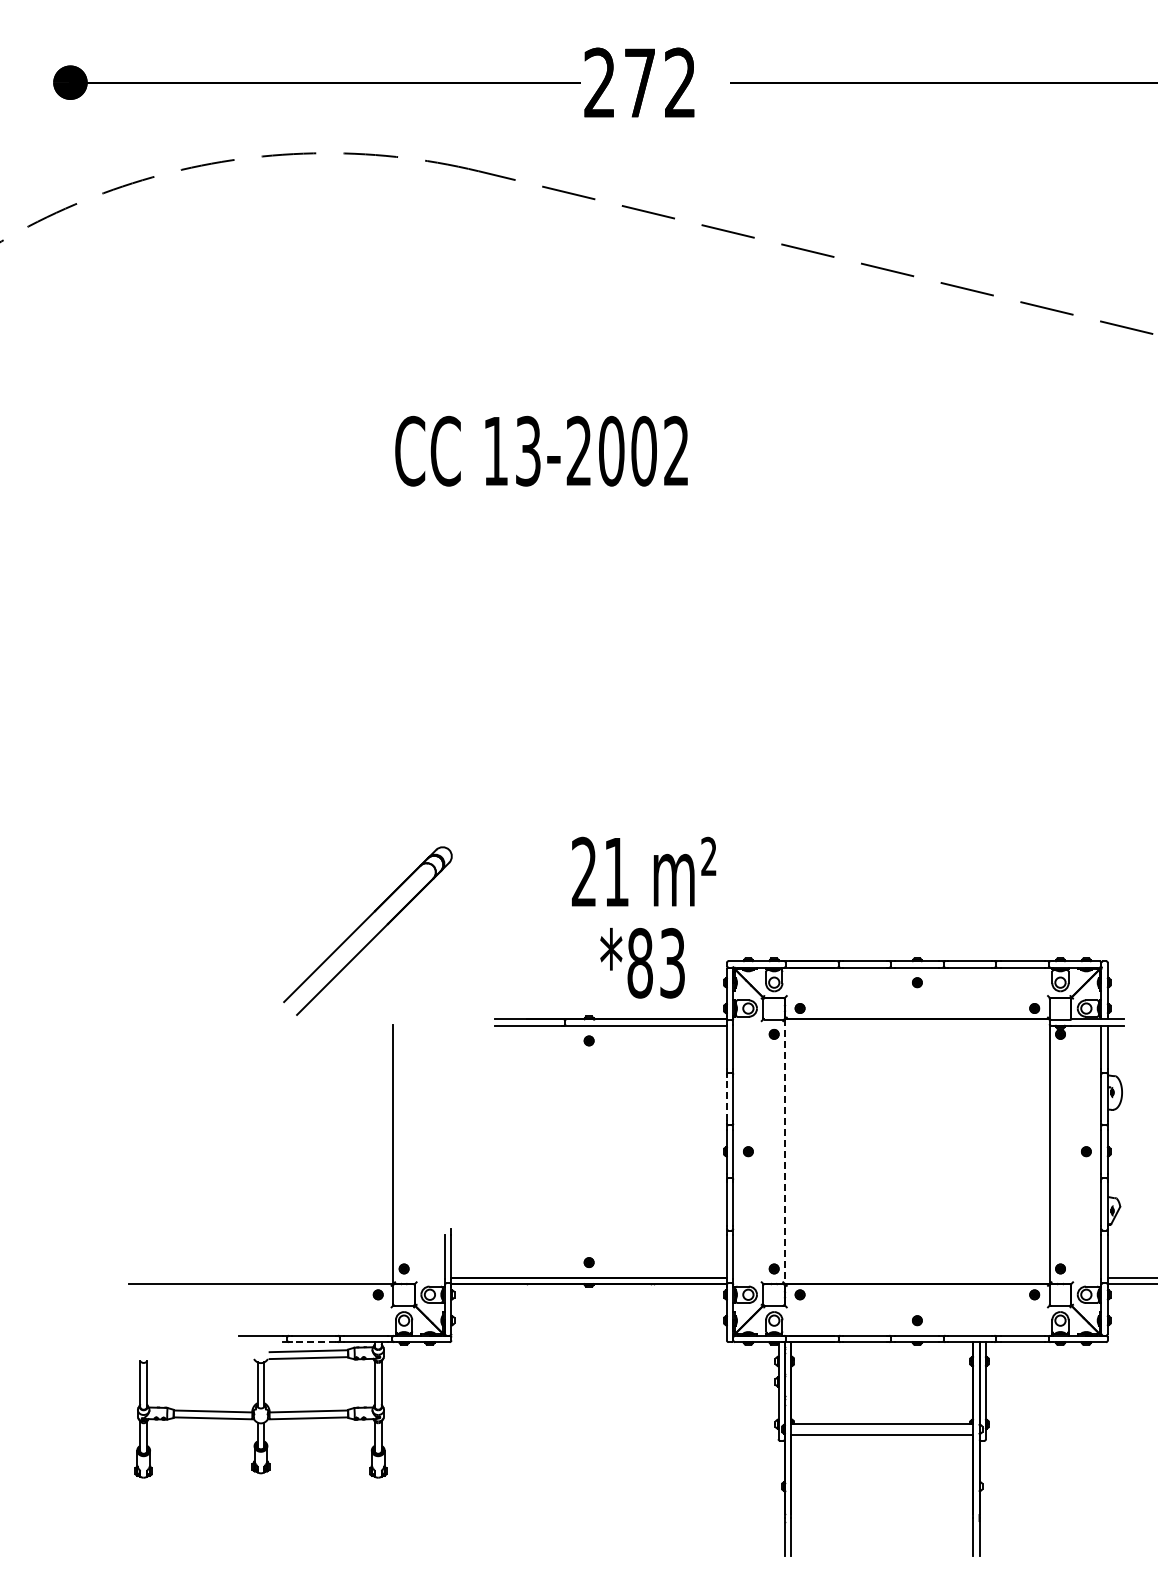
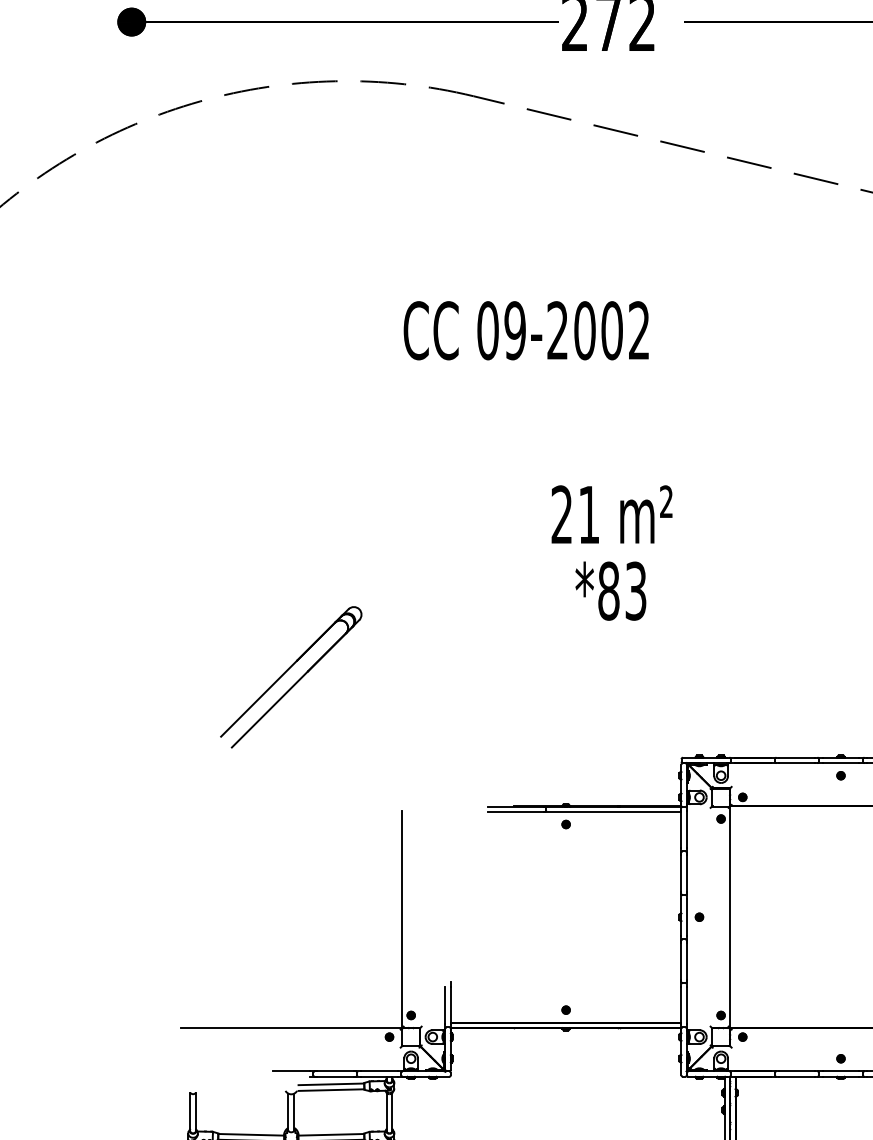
text: (512, 451) -> (501, 330), 13-2002 -> 09-2002
text: (644, 917) -> (612, 552), moved
part: (362, 925) -> (286, 672), moved
line: (726, 1099) -> (681, 873), dashed -> solid
line: (784, 1152) -> (729, 917), dashed -> solid
line: (313, 1342) -> (335, 1077), dashed -> solid

